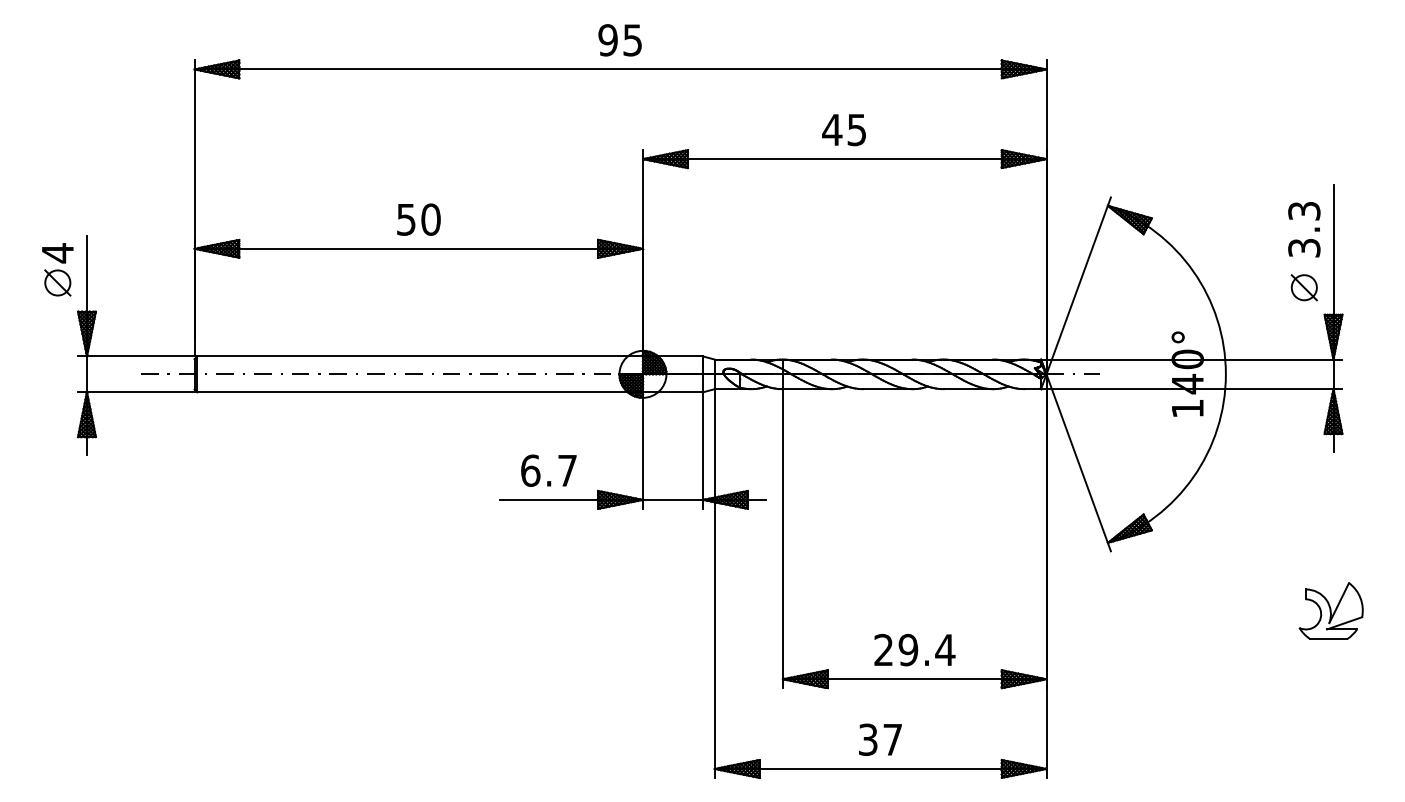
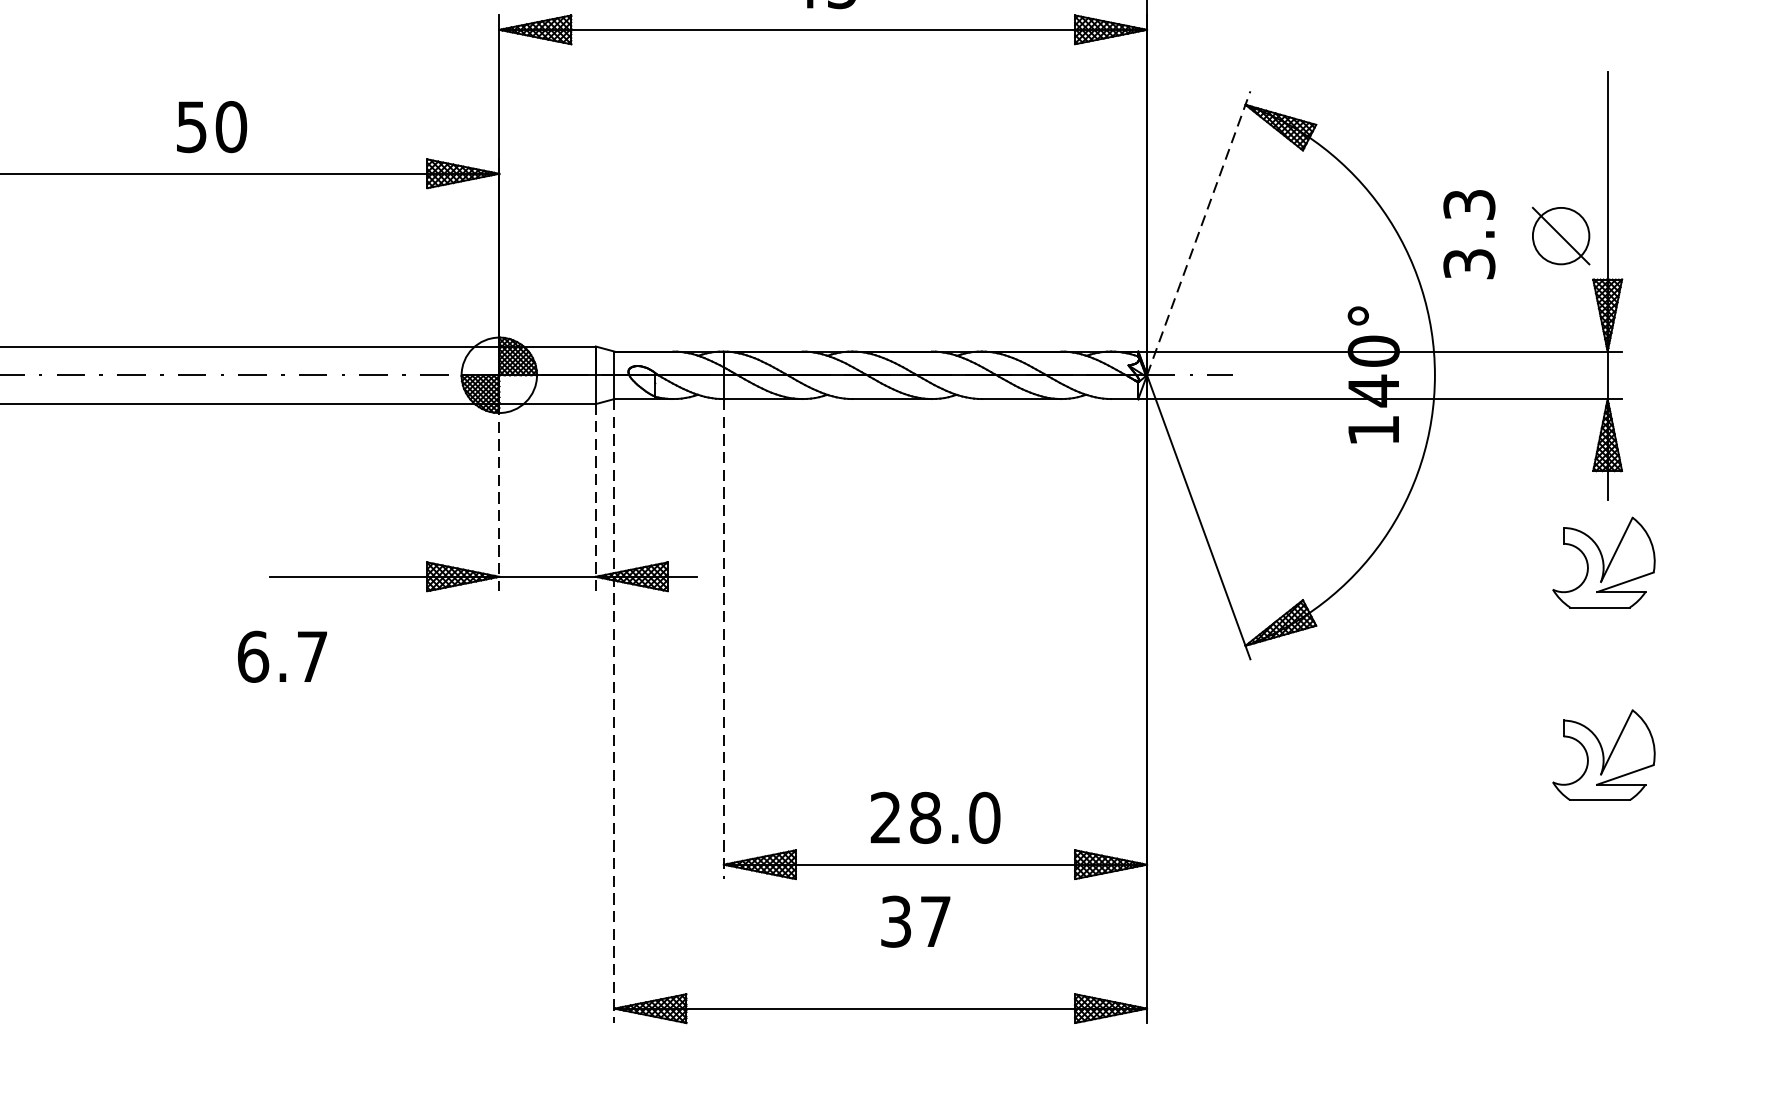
text: (418, 219) -> (211, 126), moved
text: (1304, 229) -> (1469, 234), moved
line: (1078, 285) -> (1198, 232), solid -> dashed
part: (1303, 287) -> (1559, 235), size x1.4
line: (703, 450) -> (596, 497), solid -> dashed
line: (642, 451) -> (498, 499), solid -> dashed
text: (548, 470) -> (281, 656), moved
part: (1330, 490) -> (1602, 561), added
line: (782, 538) -> (723, 638), solid -> dashed
line: (714, 584) -> (614, 712), solid -> dashed
text: (926, 649) -> (954, 816), 29.4 -> 28.0
text: (880, 739) -> (915, 921), moved

